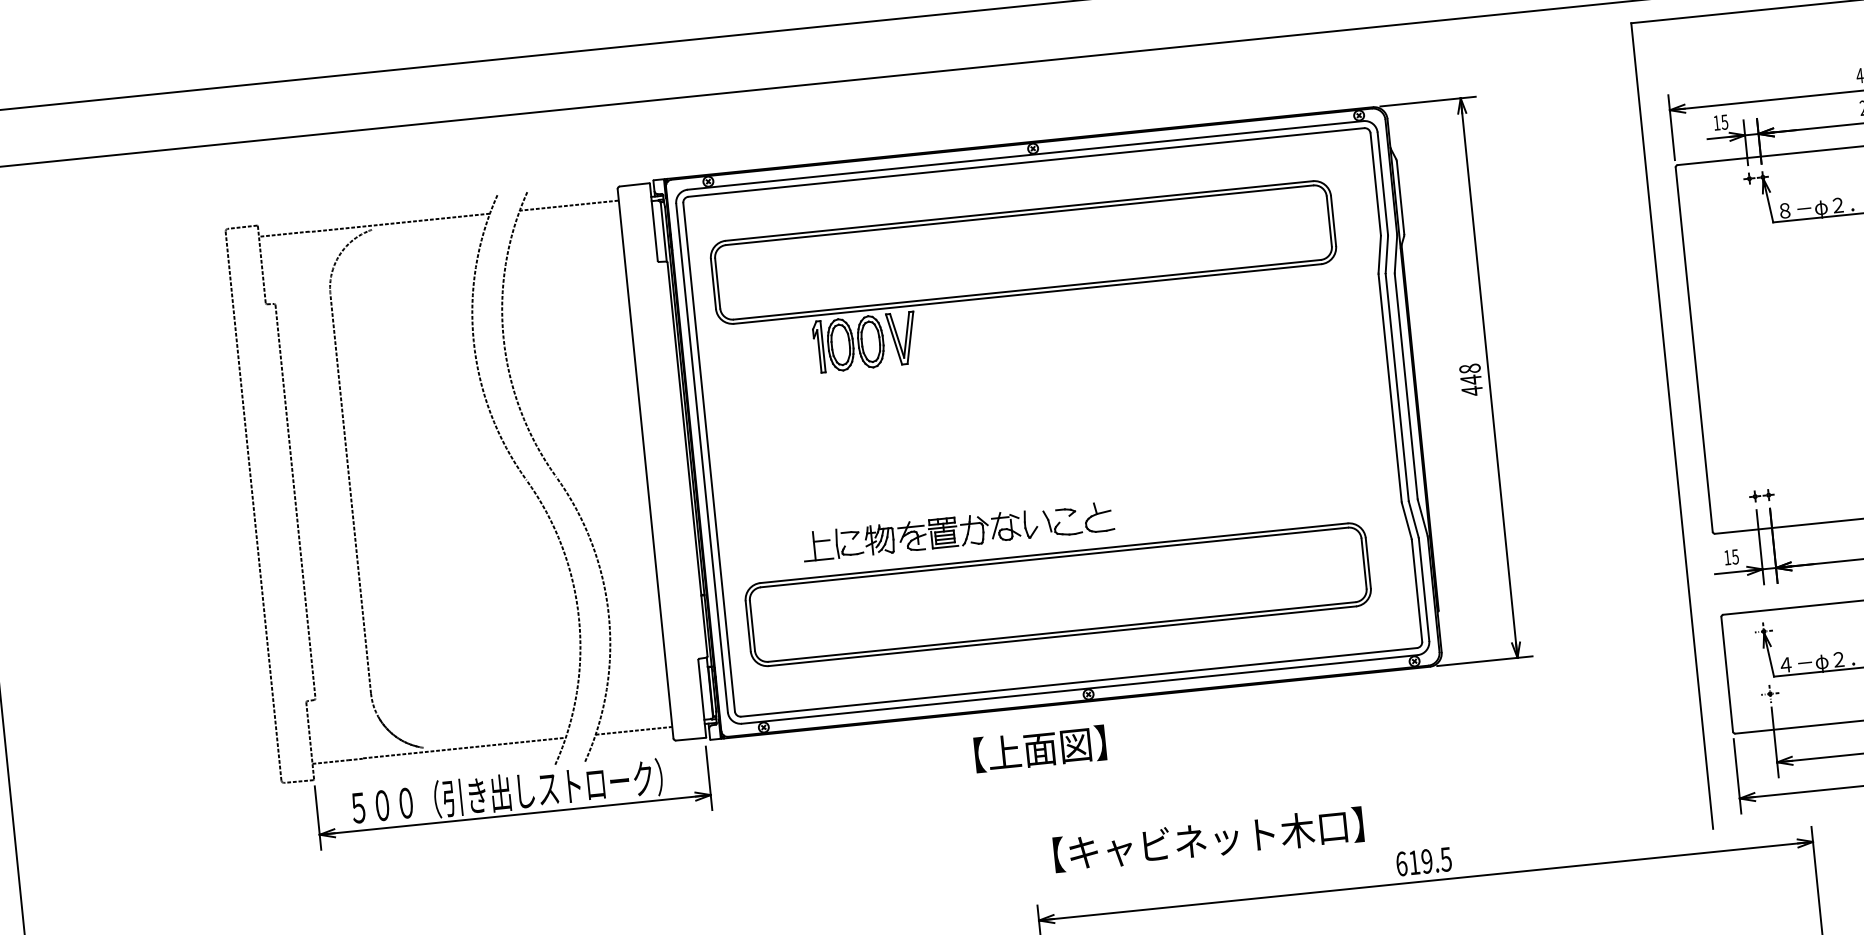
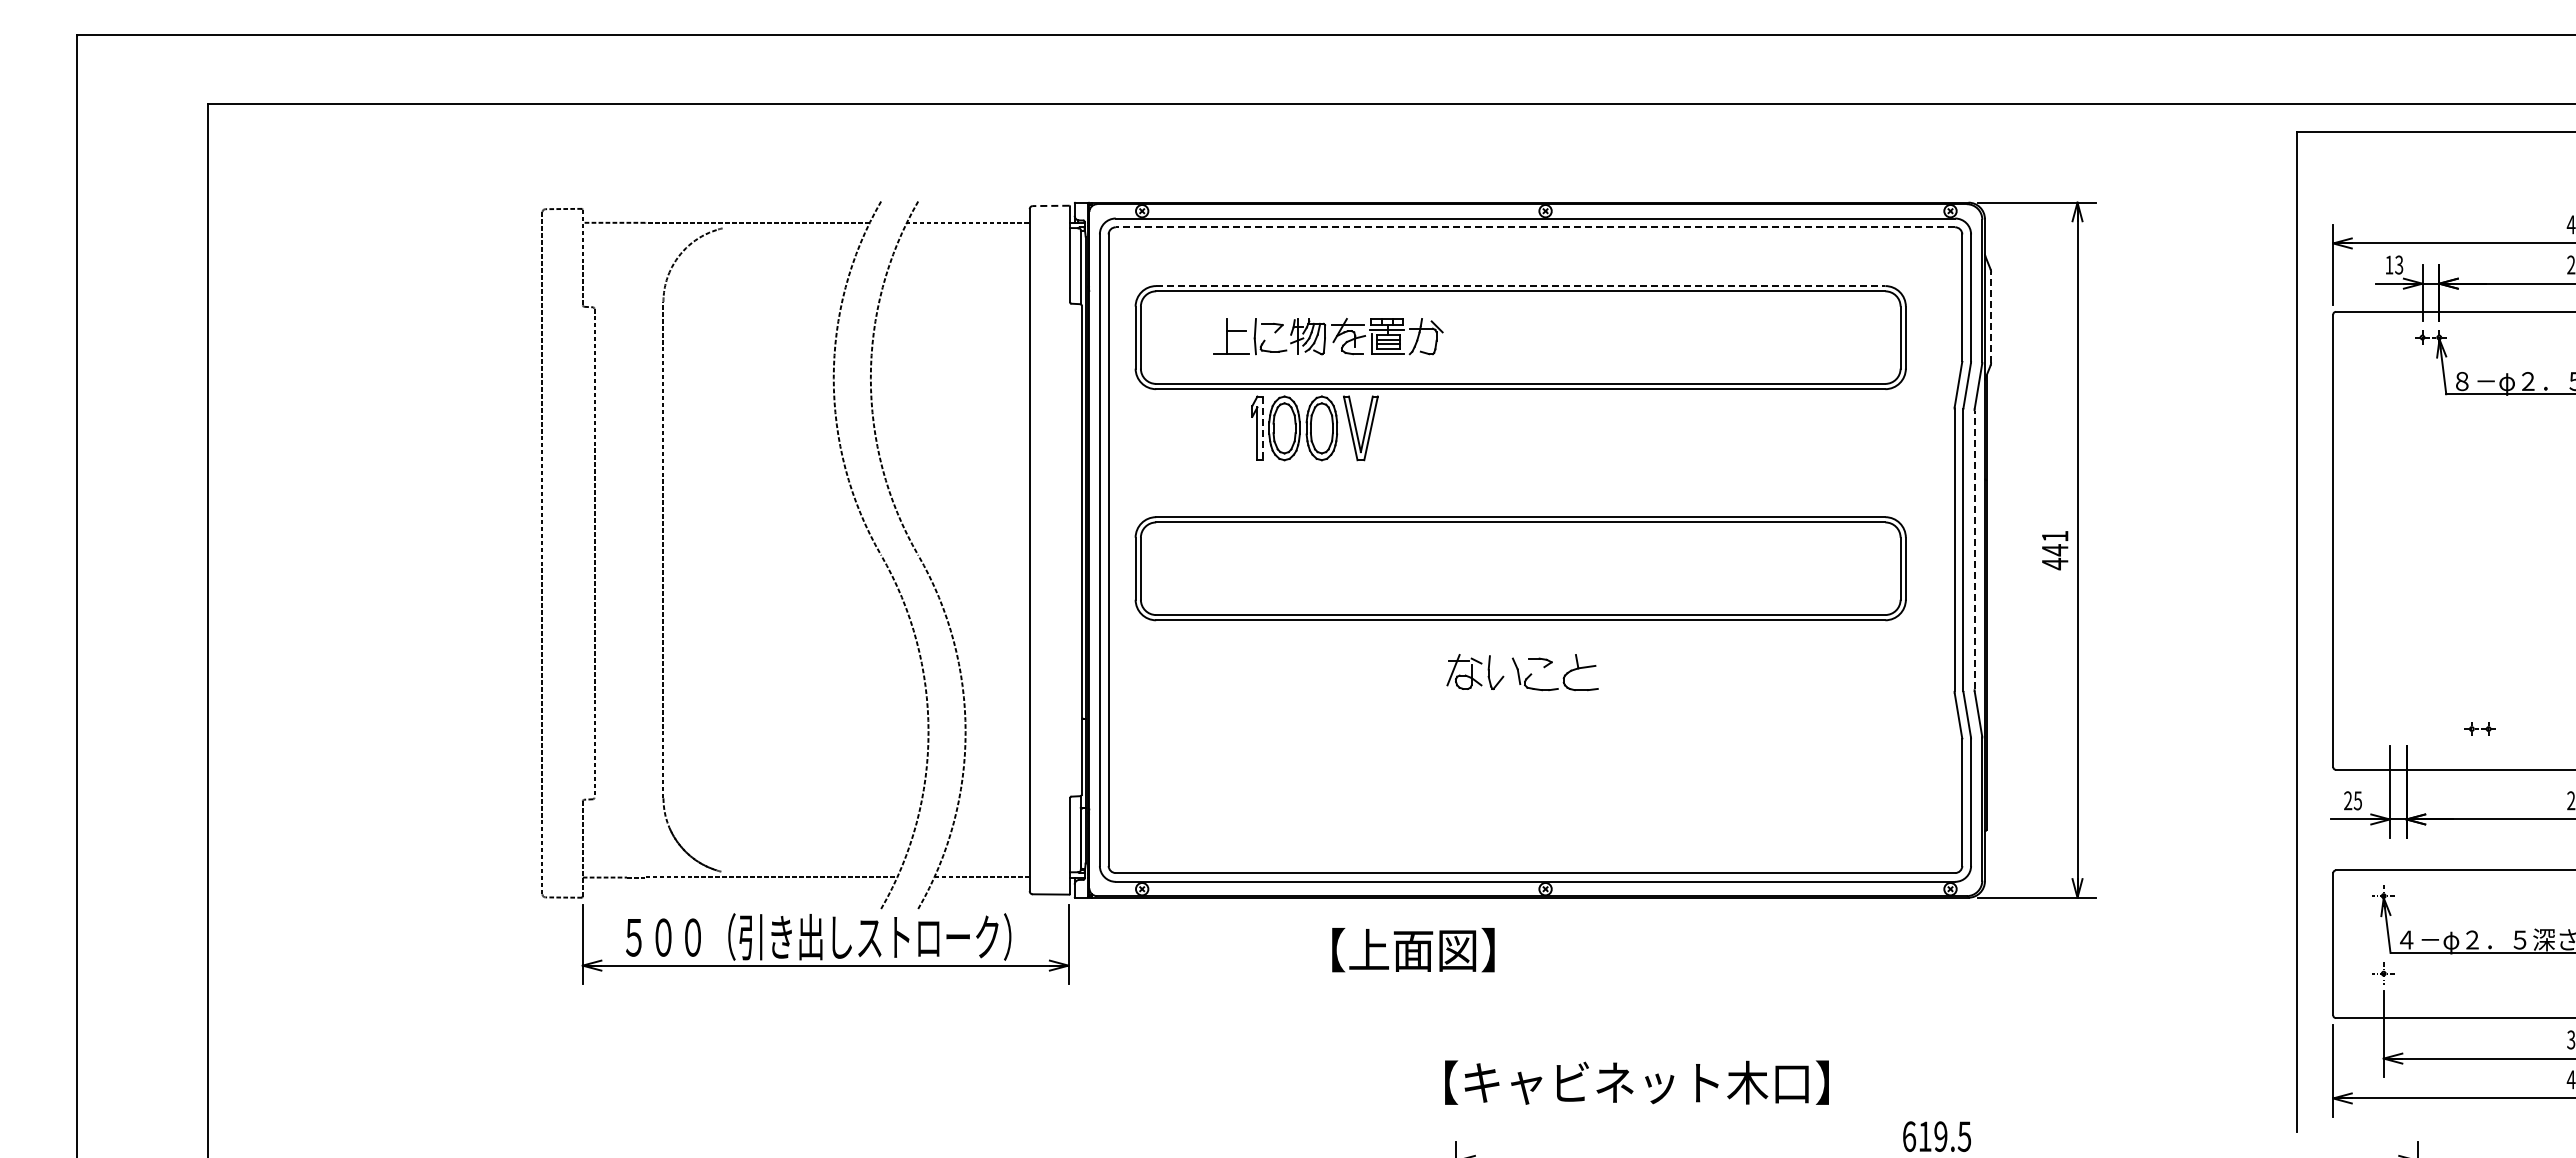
text: (1724, 121) -> (2399, 264), 15 -> 13
line: (1026, 162) -> (1535, 227), solid -> dashed
line: (634, 184) -> (1050, 205), solid -> dashed
line: (1400, 196) -> (1991, 316), solid -> dashed
line: (1019, 211) -> (1520, 286), solid -> dashed
line: (823, 346) -> (1262, 428), solid -> dashed
text: (1469, 368) -> (2054, 536), 448 -> 441
line: (1406, 385) -> (1974, 549), solid -> dashed
part: (1761, 495) -> (2479, 728), moved
part: (896, 537) -> (1328, 336), moved
text: (1727, 557) -> (2348, 800), 15 -> 25
part: (1058, 594) -> (1520, 568), moved
text: (1040, 749) -> (1413, 950), moved
text: (1208, 839) -> (1636, 1082), moved

